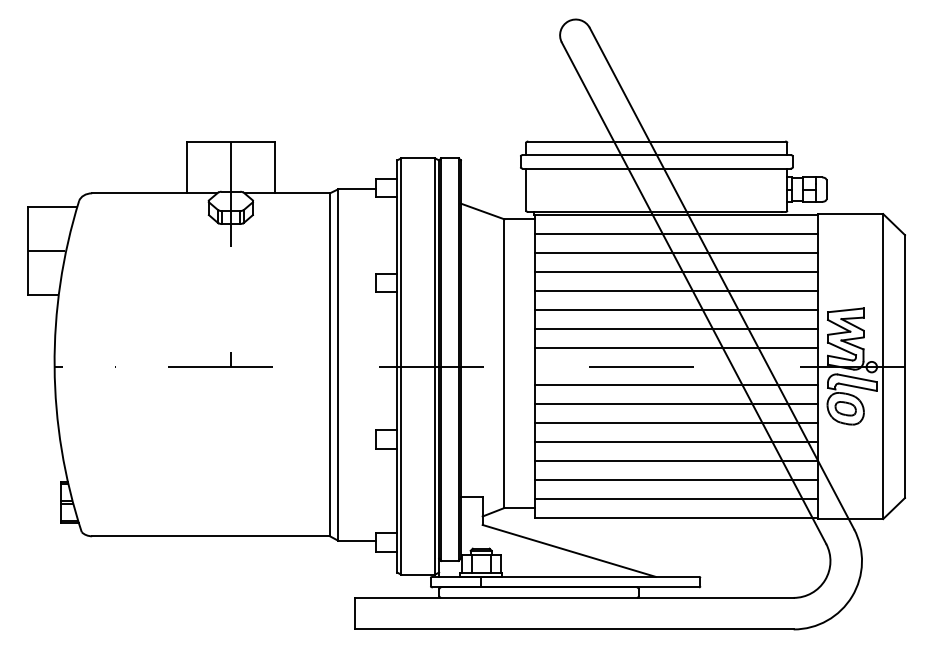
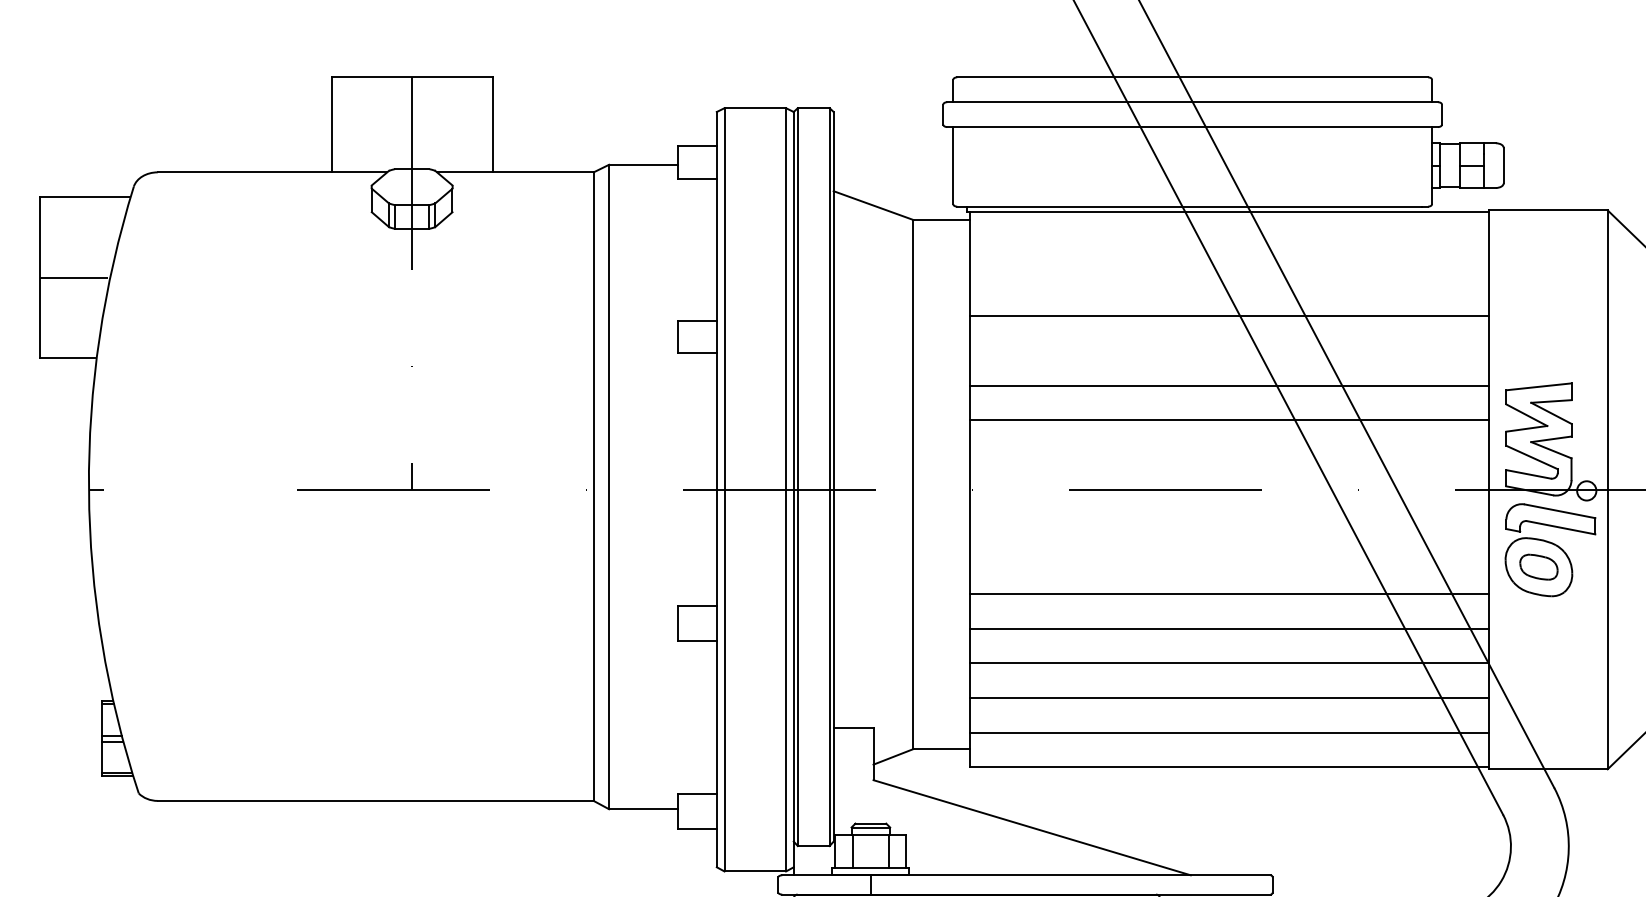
line: (676, 234) -> (1228, 247), removed
line: (676, 252) -> (1228, 280), removed
line: (676, 290) -> (1228, 350), removed
line: (676, 347) -> (1228, 454), removed
line: (676, 385) -> (1228, 524), removed
line: (676, 404) -> (1228, 559), removed

